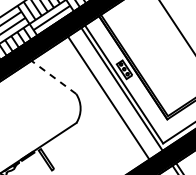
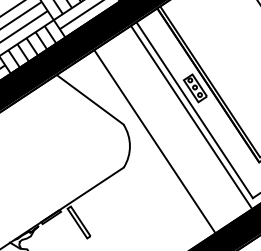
line: (53, 77) -> (89, 99), dashed -> solid
line: (108, 97) -> (155, 141), moved

